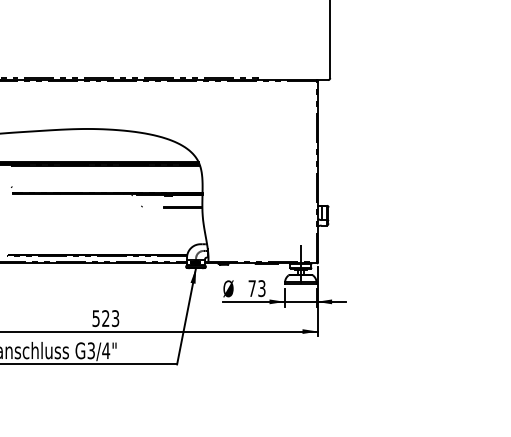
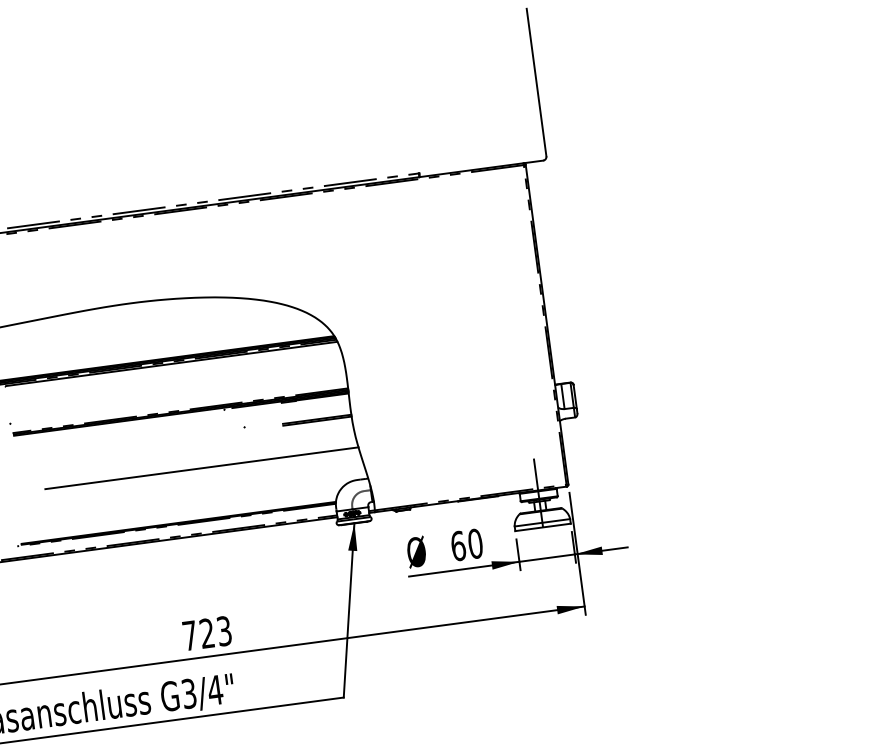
line: (114, 226) -> (200, 469), added
text: (256, 288) -> (465, 544), 73 -> 60
text: (95, 318) -> (188, 635), 523 -> 723

